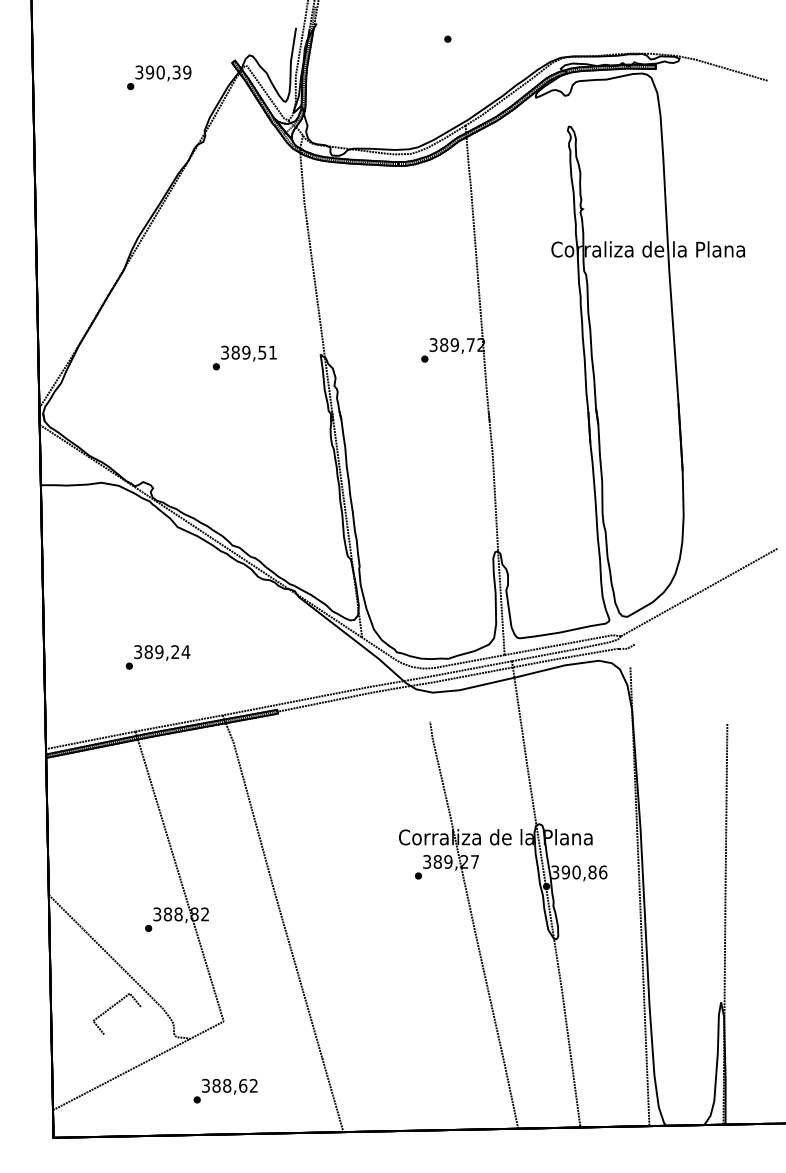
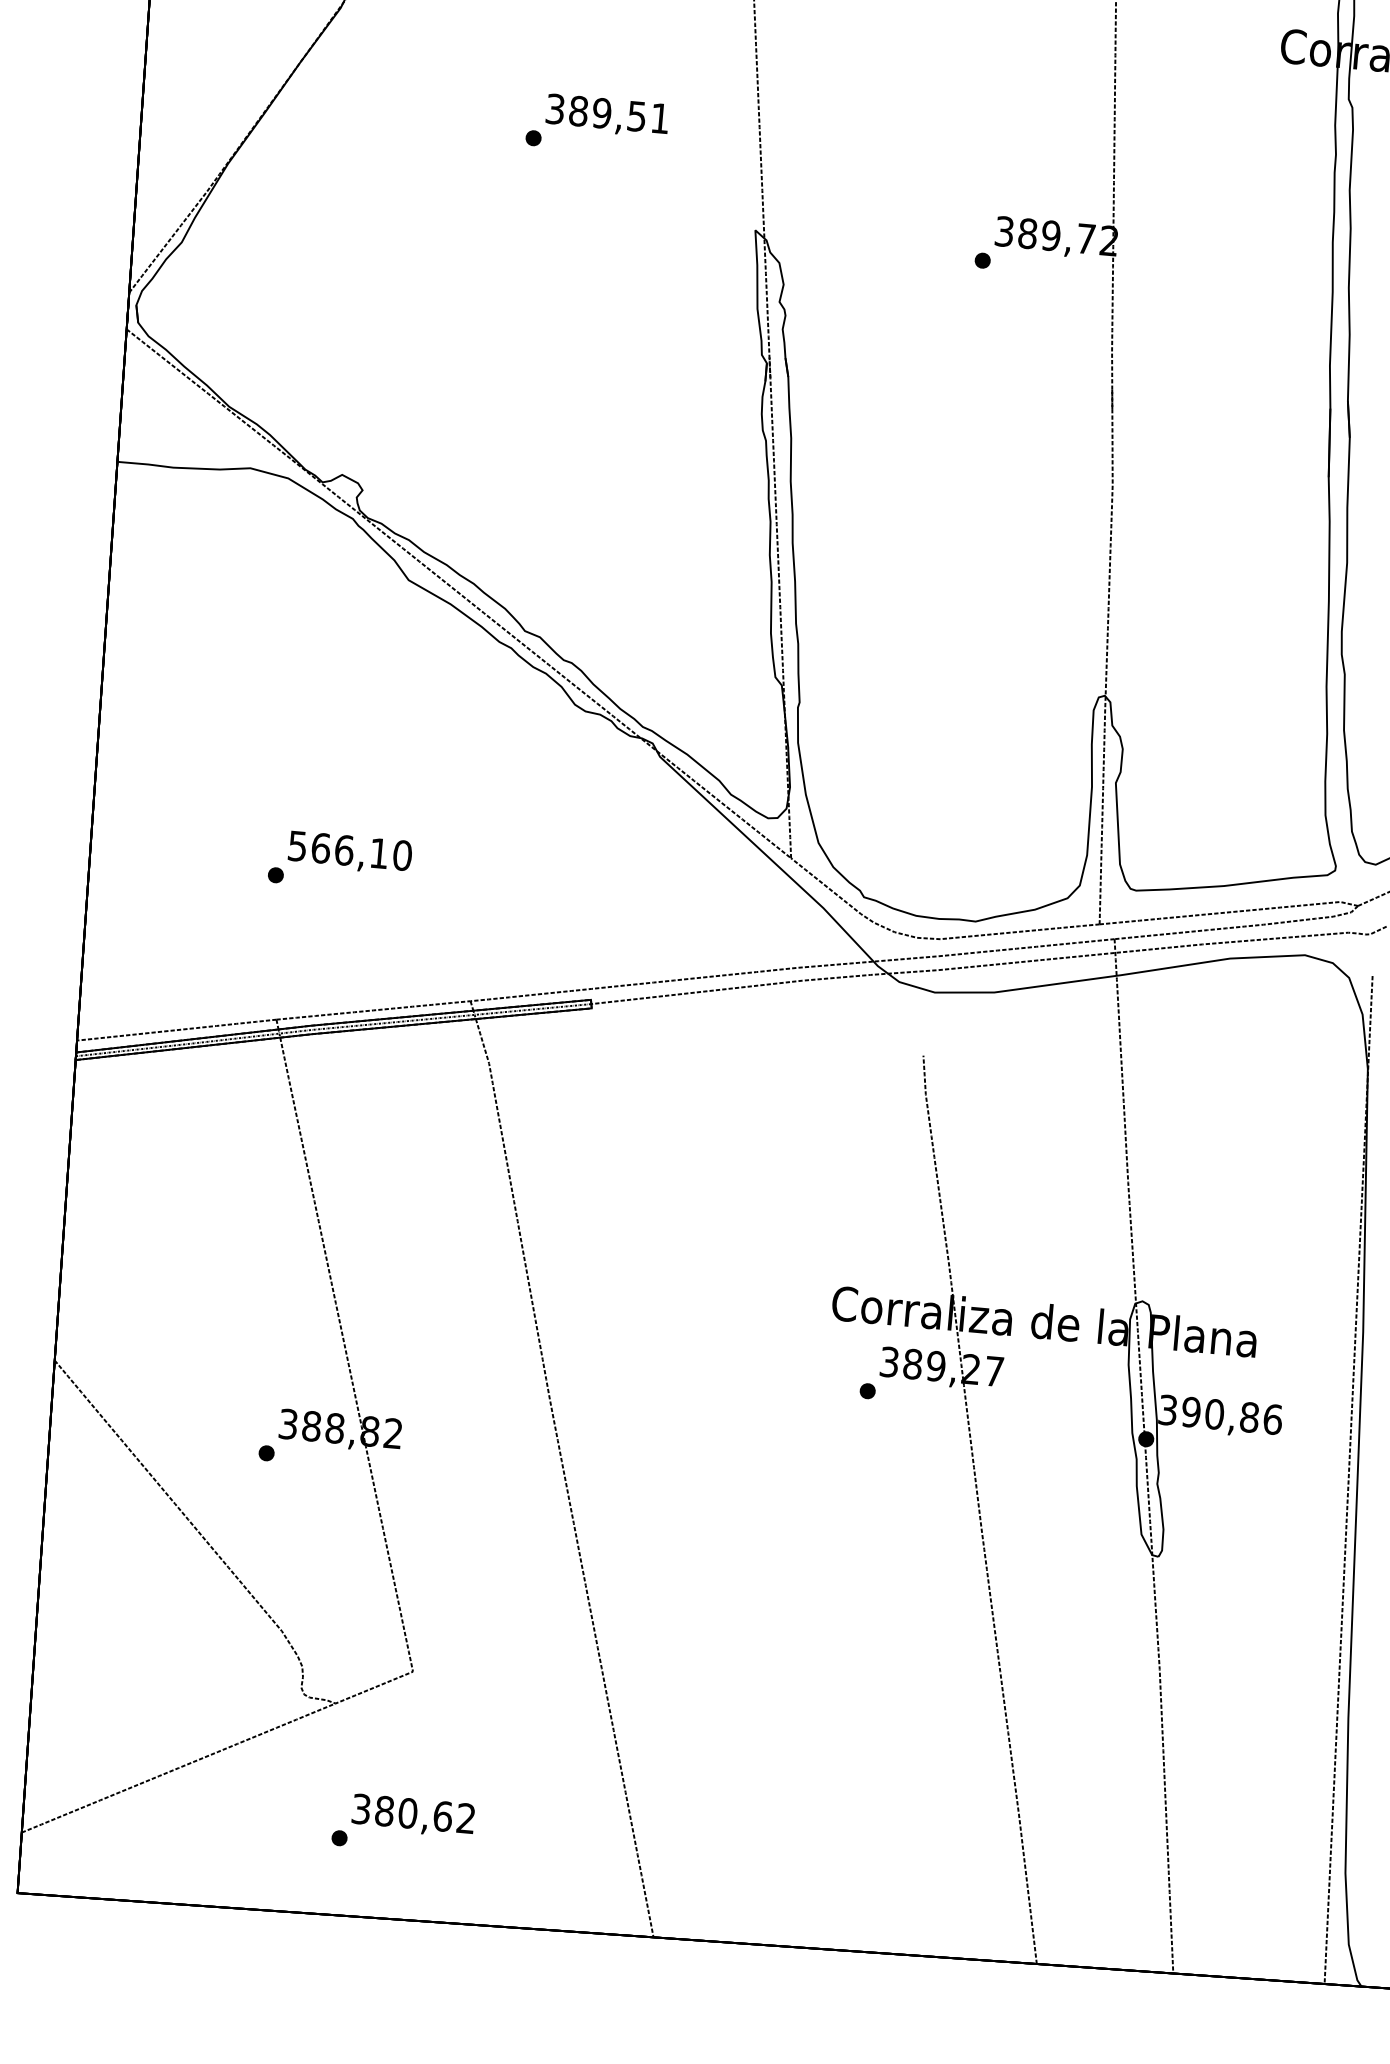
text: (244, 357) -> (596, 123), moved
text: (162, 652) -> (350, 851), 389,24 -> 566,10
line: (113, 1007) -> (174, 1619), removed
text: (227, 1085) -> (408, 1812), 388,62 -> 380,62

